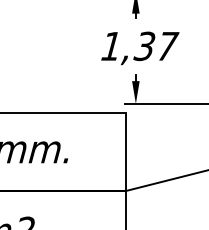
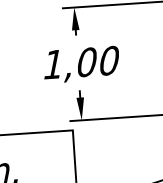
text: (156, 46) -> (98, 61), 1,37 -> 1,00

